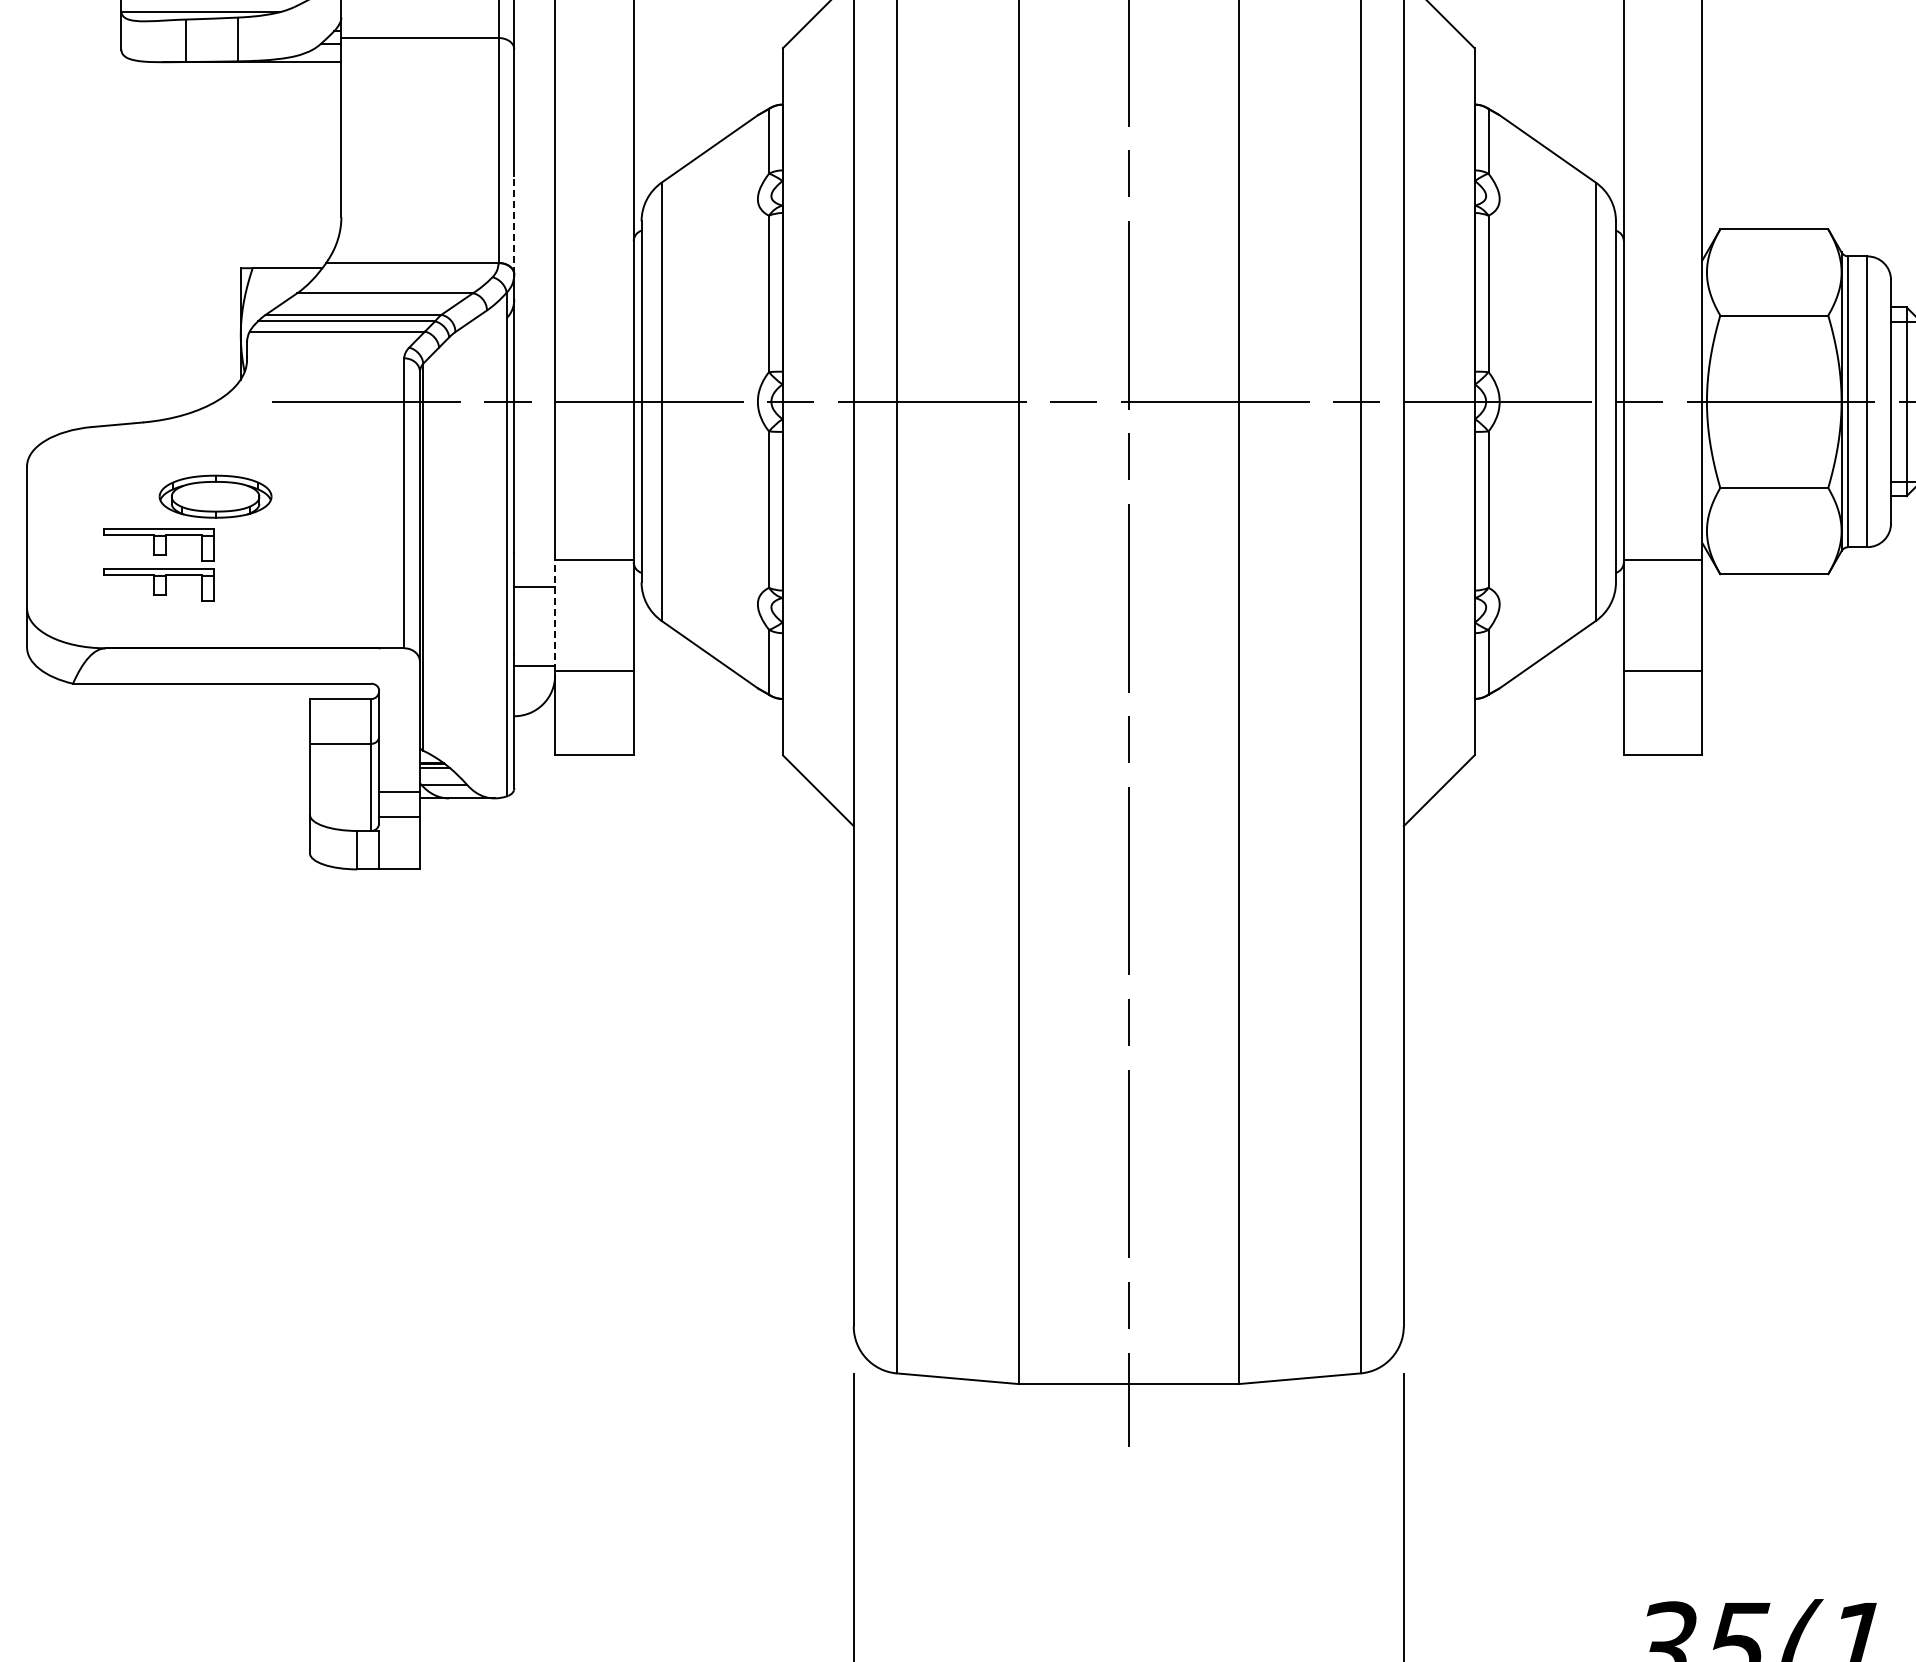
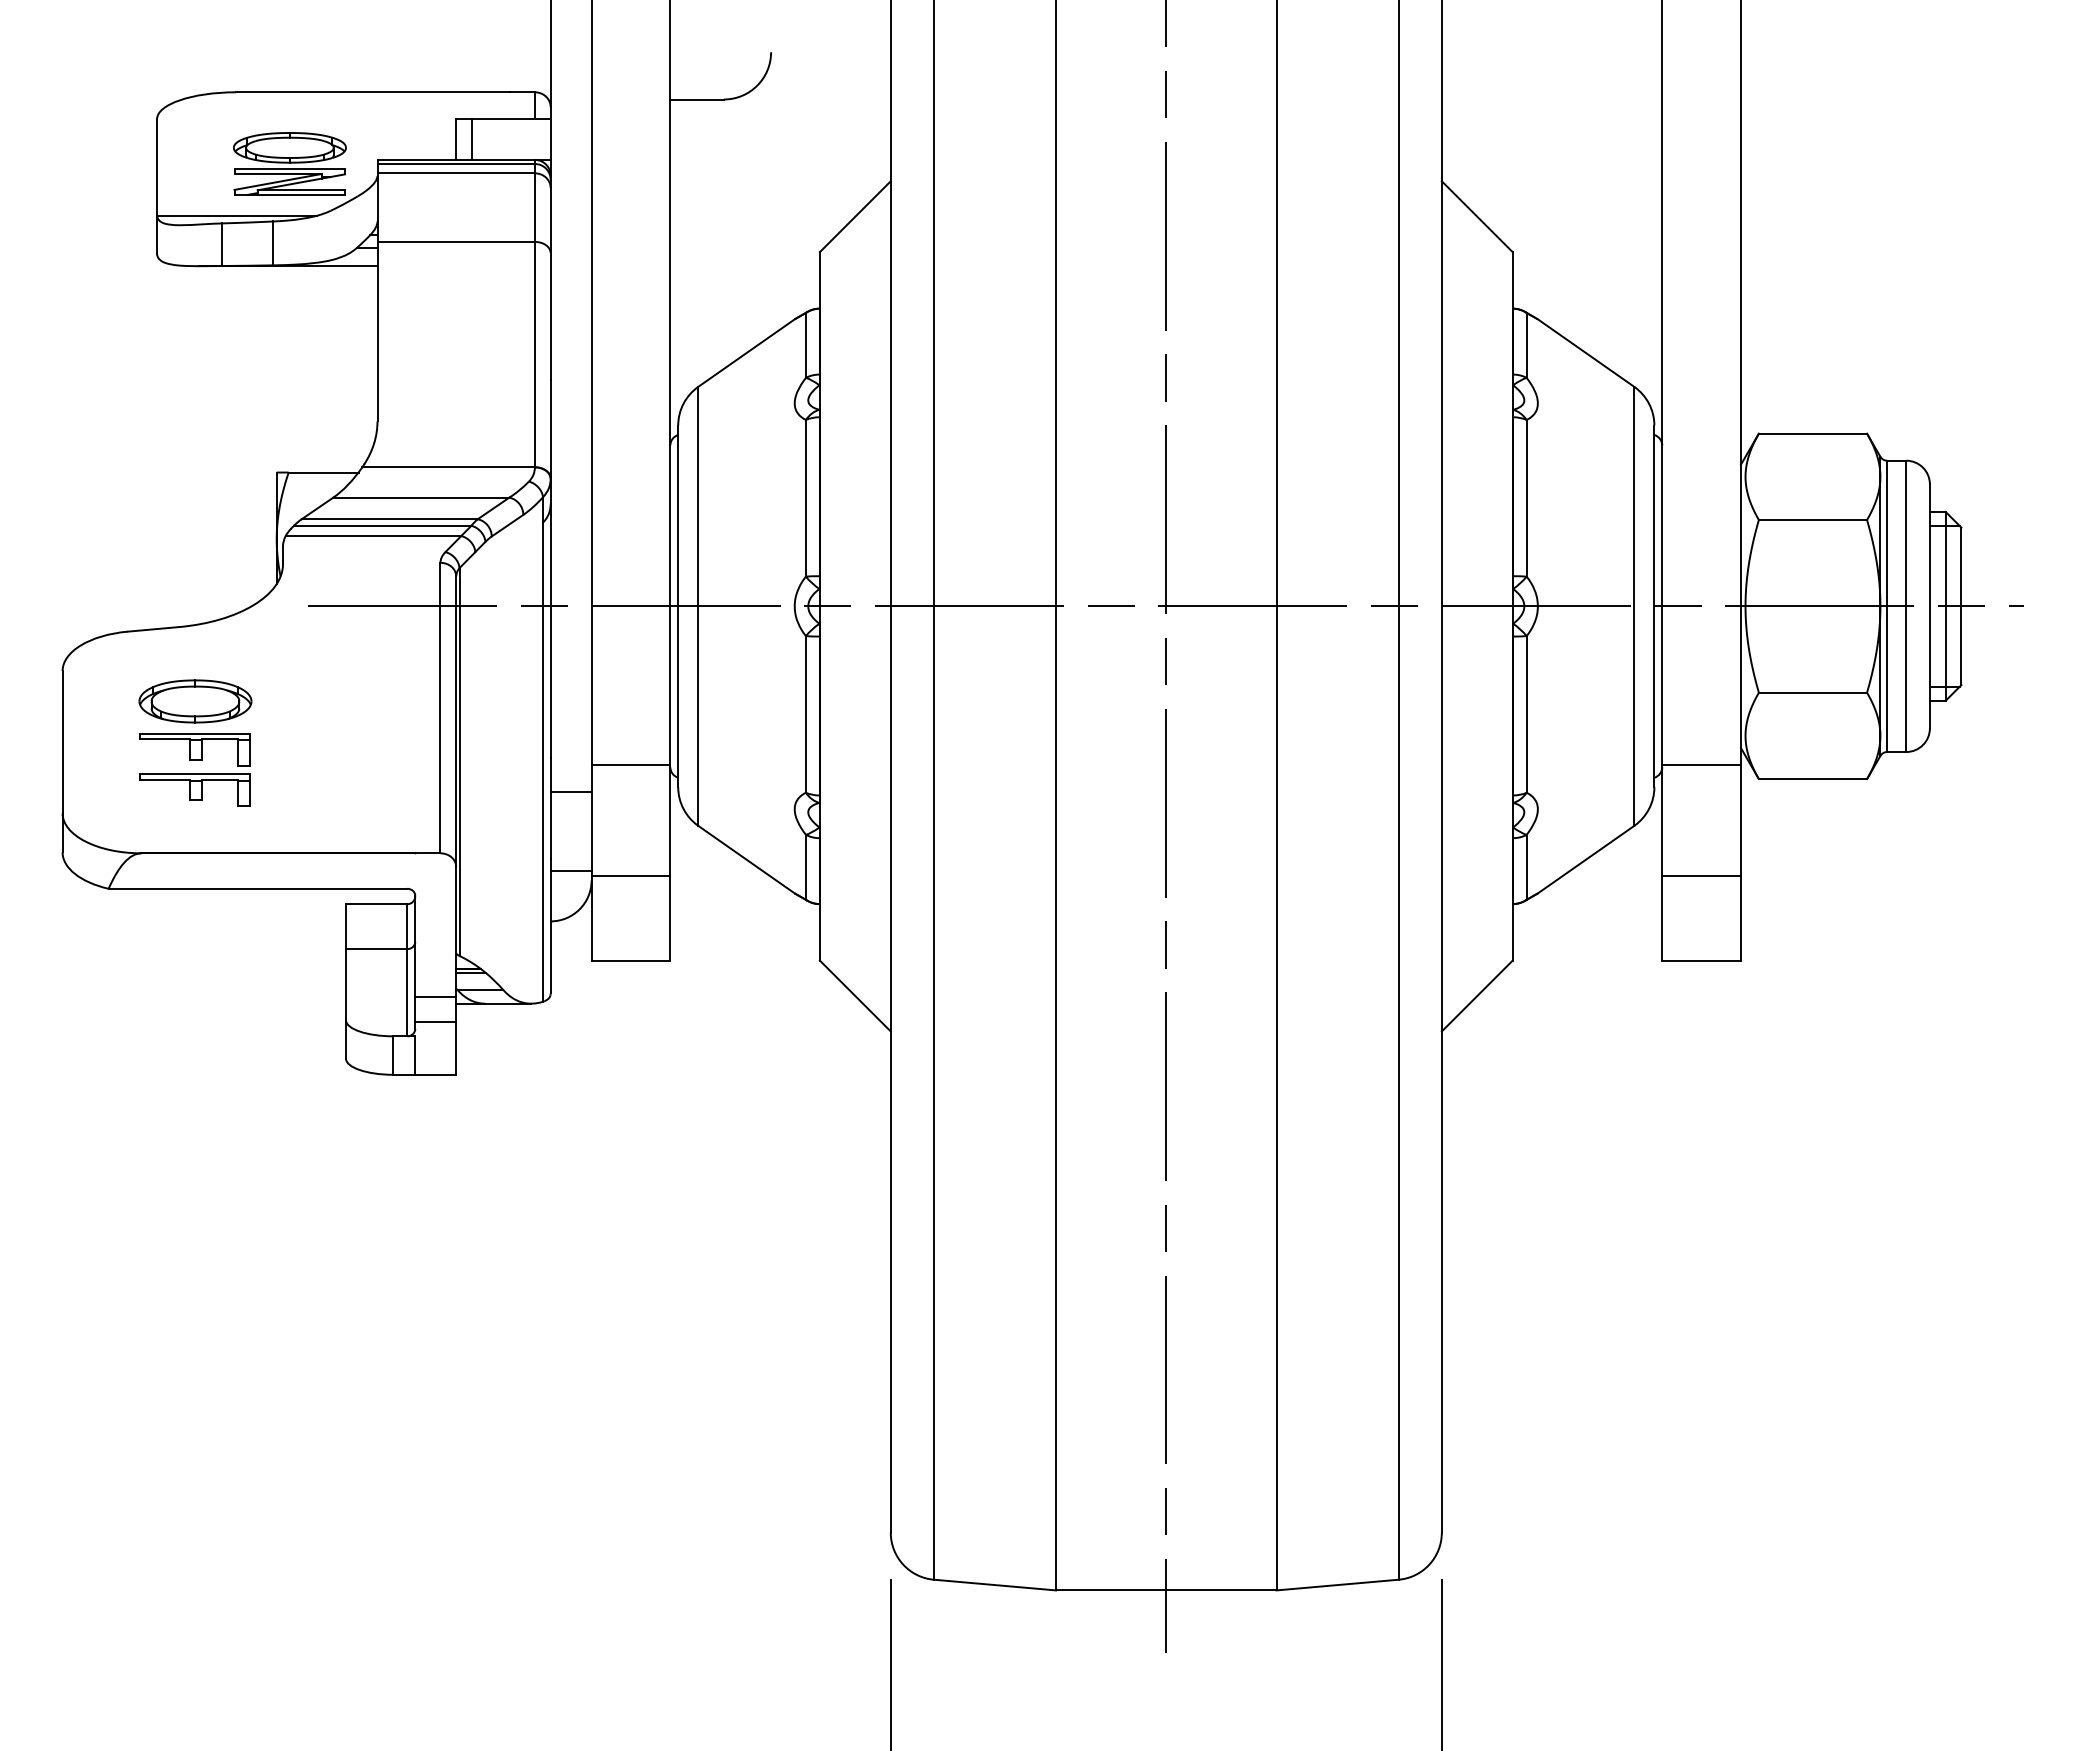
line: (514, 224) -> (550, 428), dashed -> solid
part: (215, 496) -> (195, 701), moved
line: (555, 615) -> (591, 820), dashed -> solid

